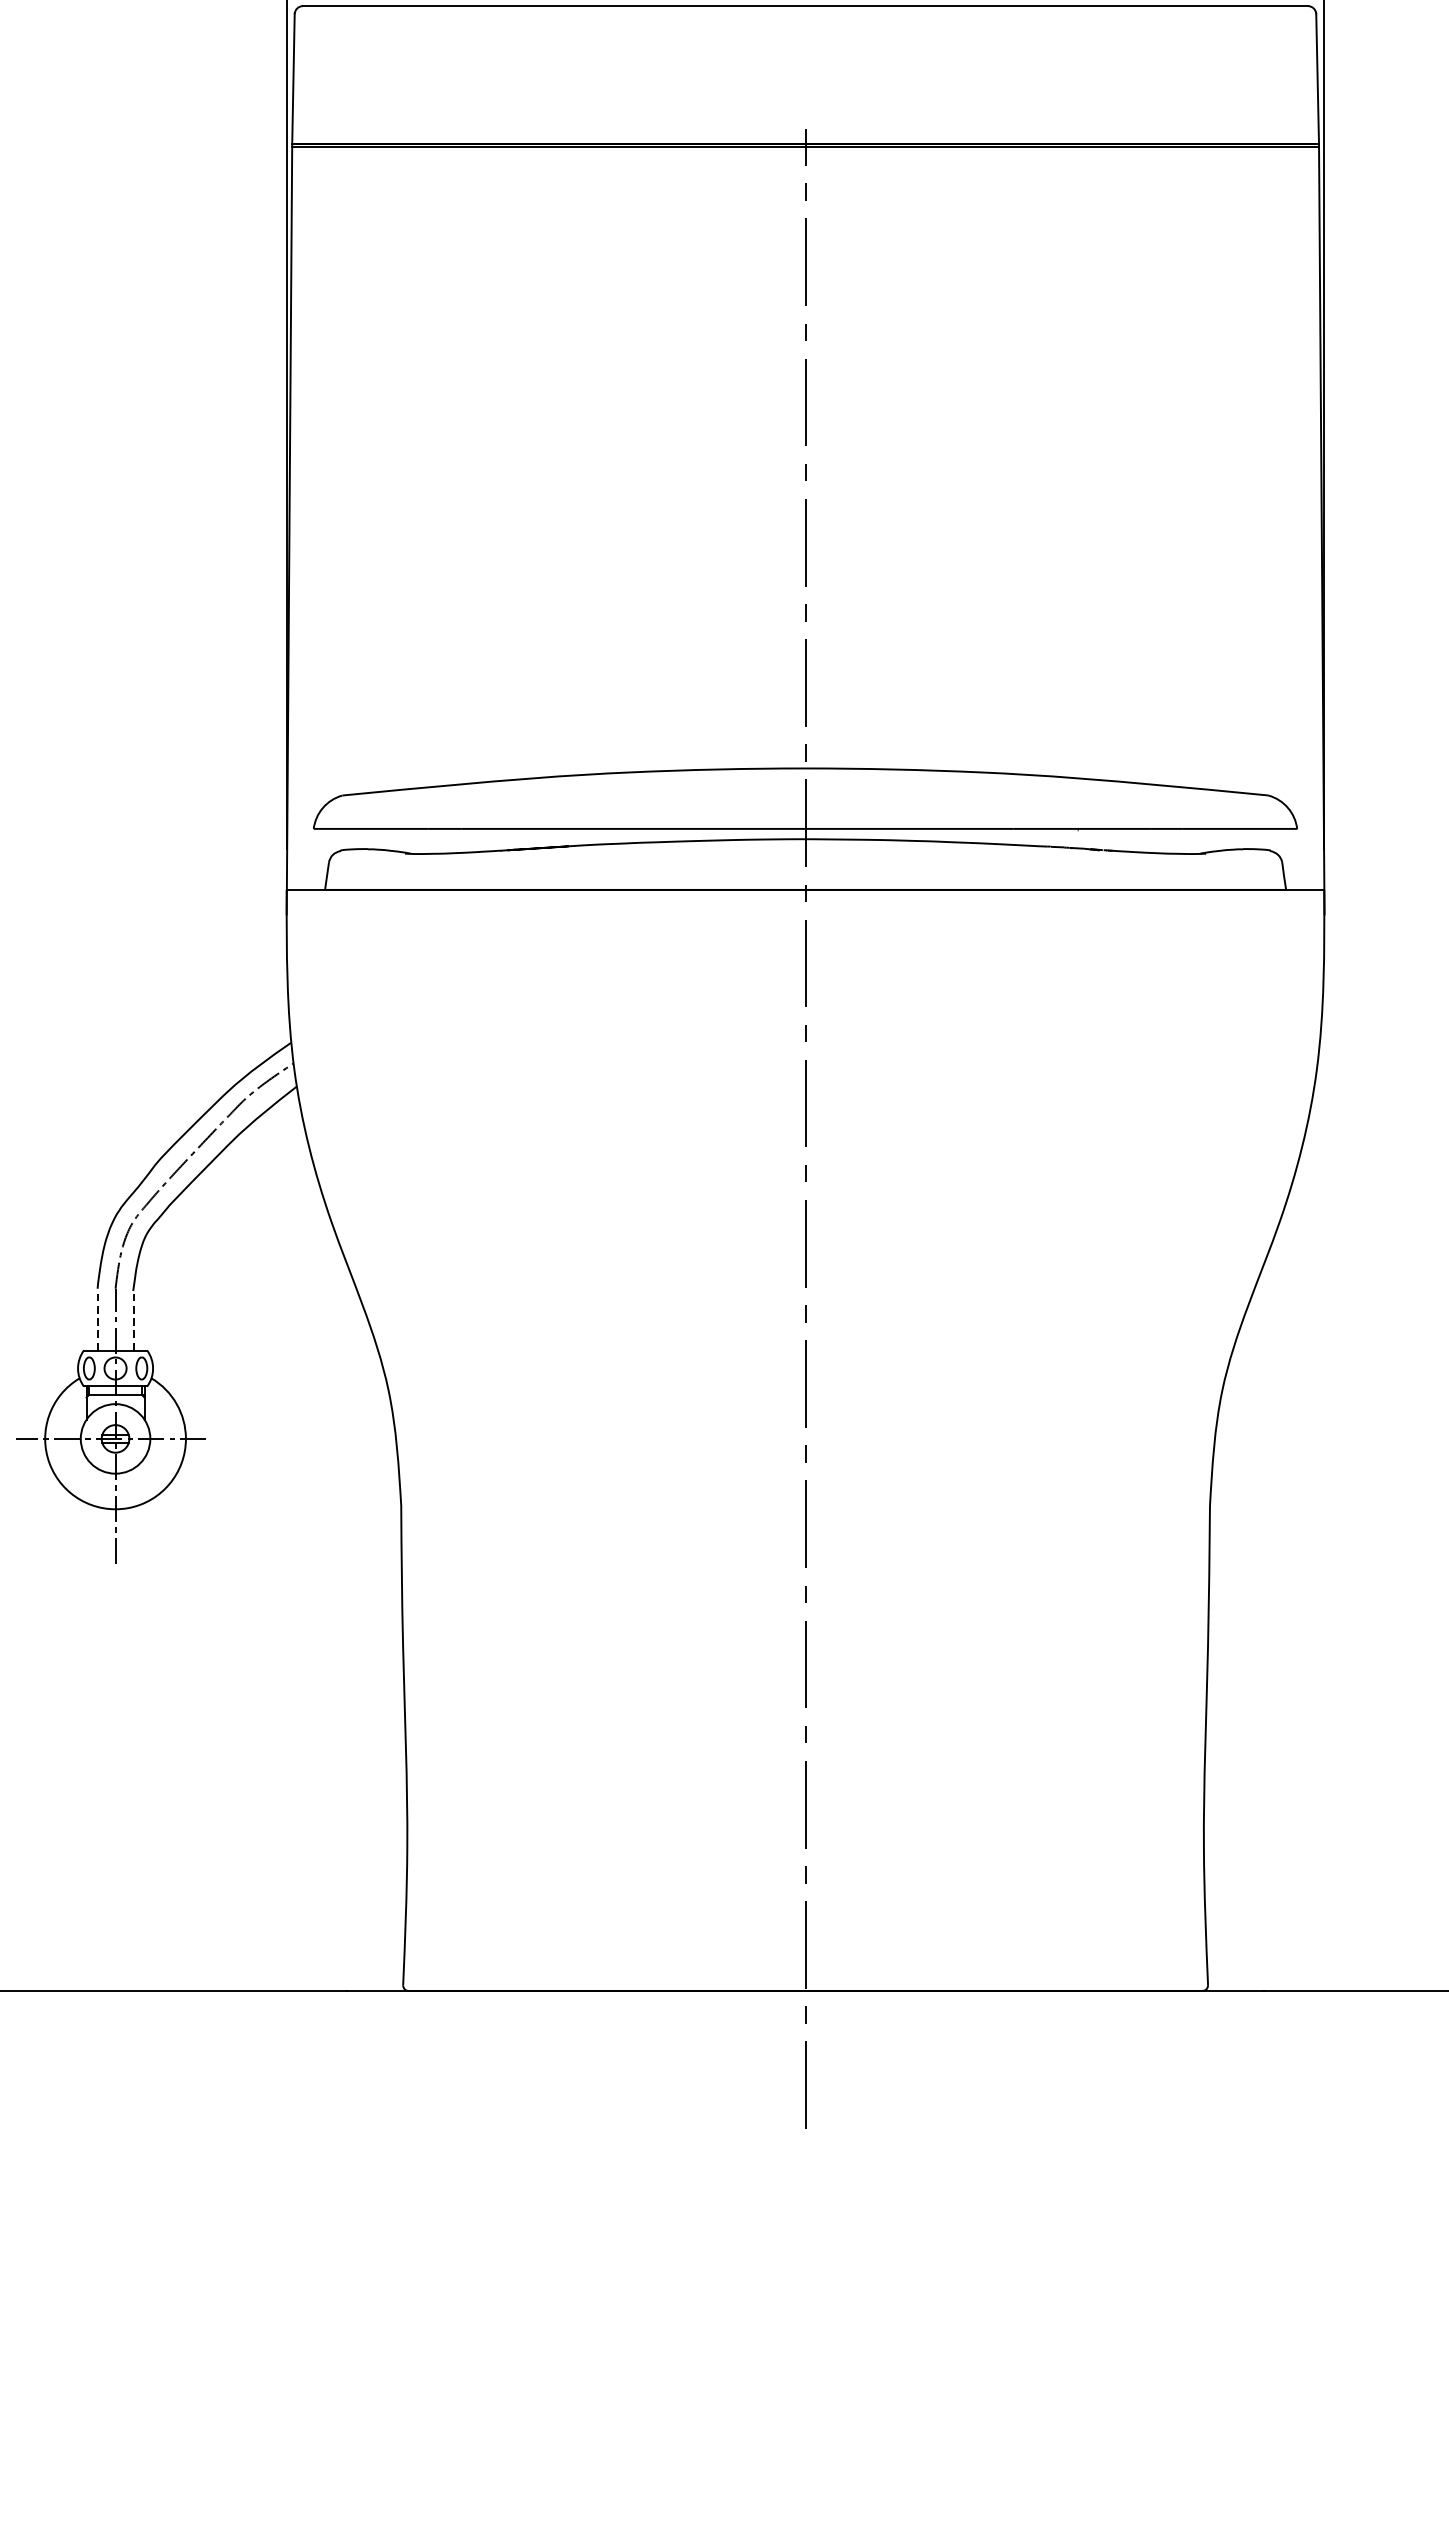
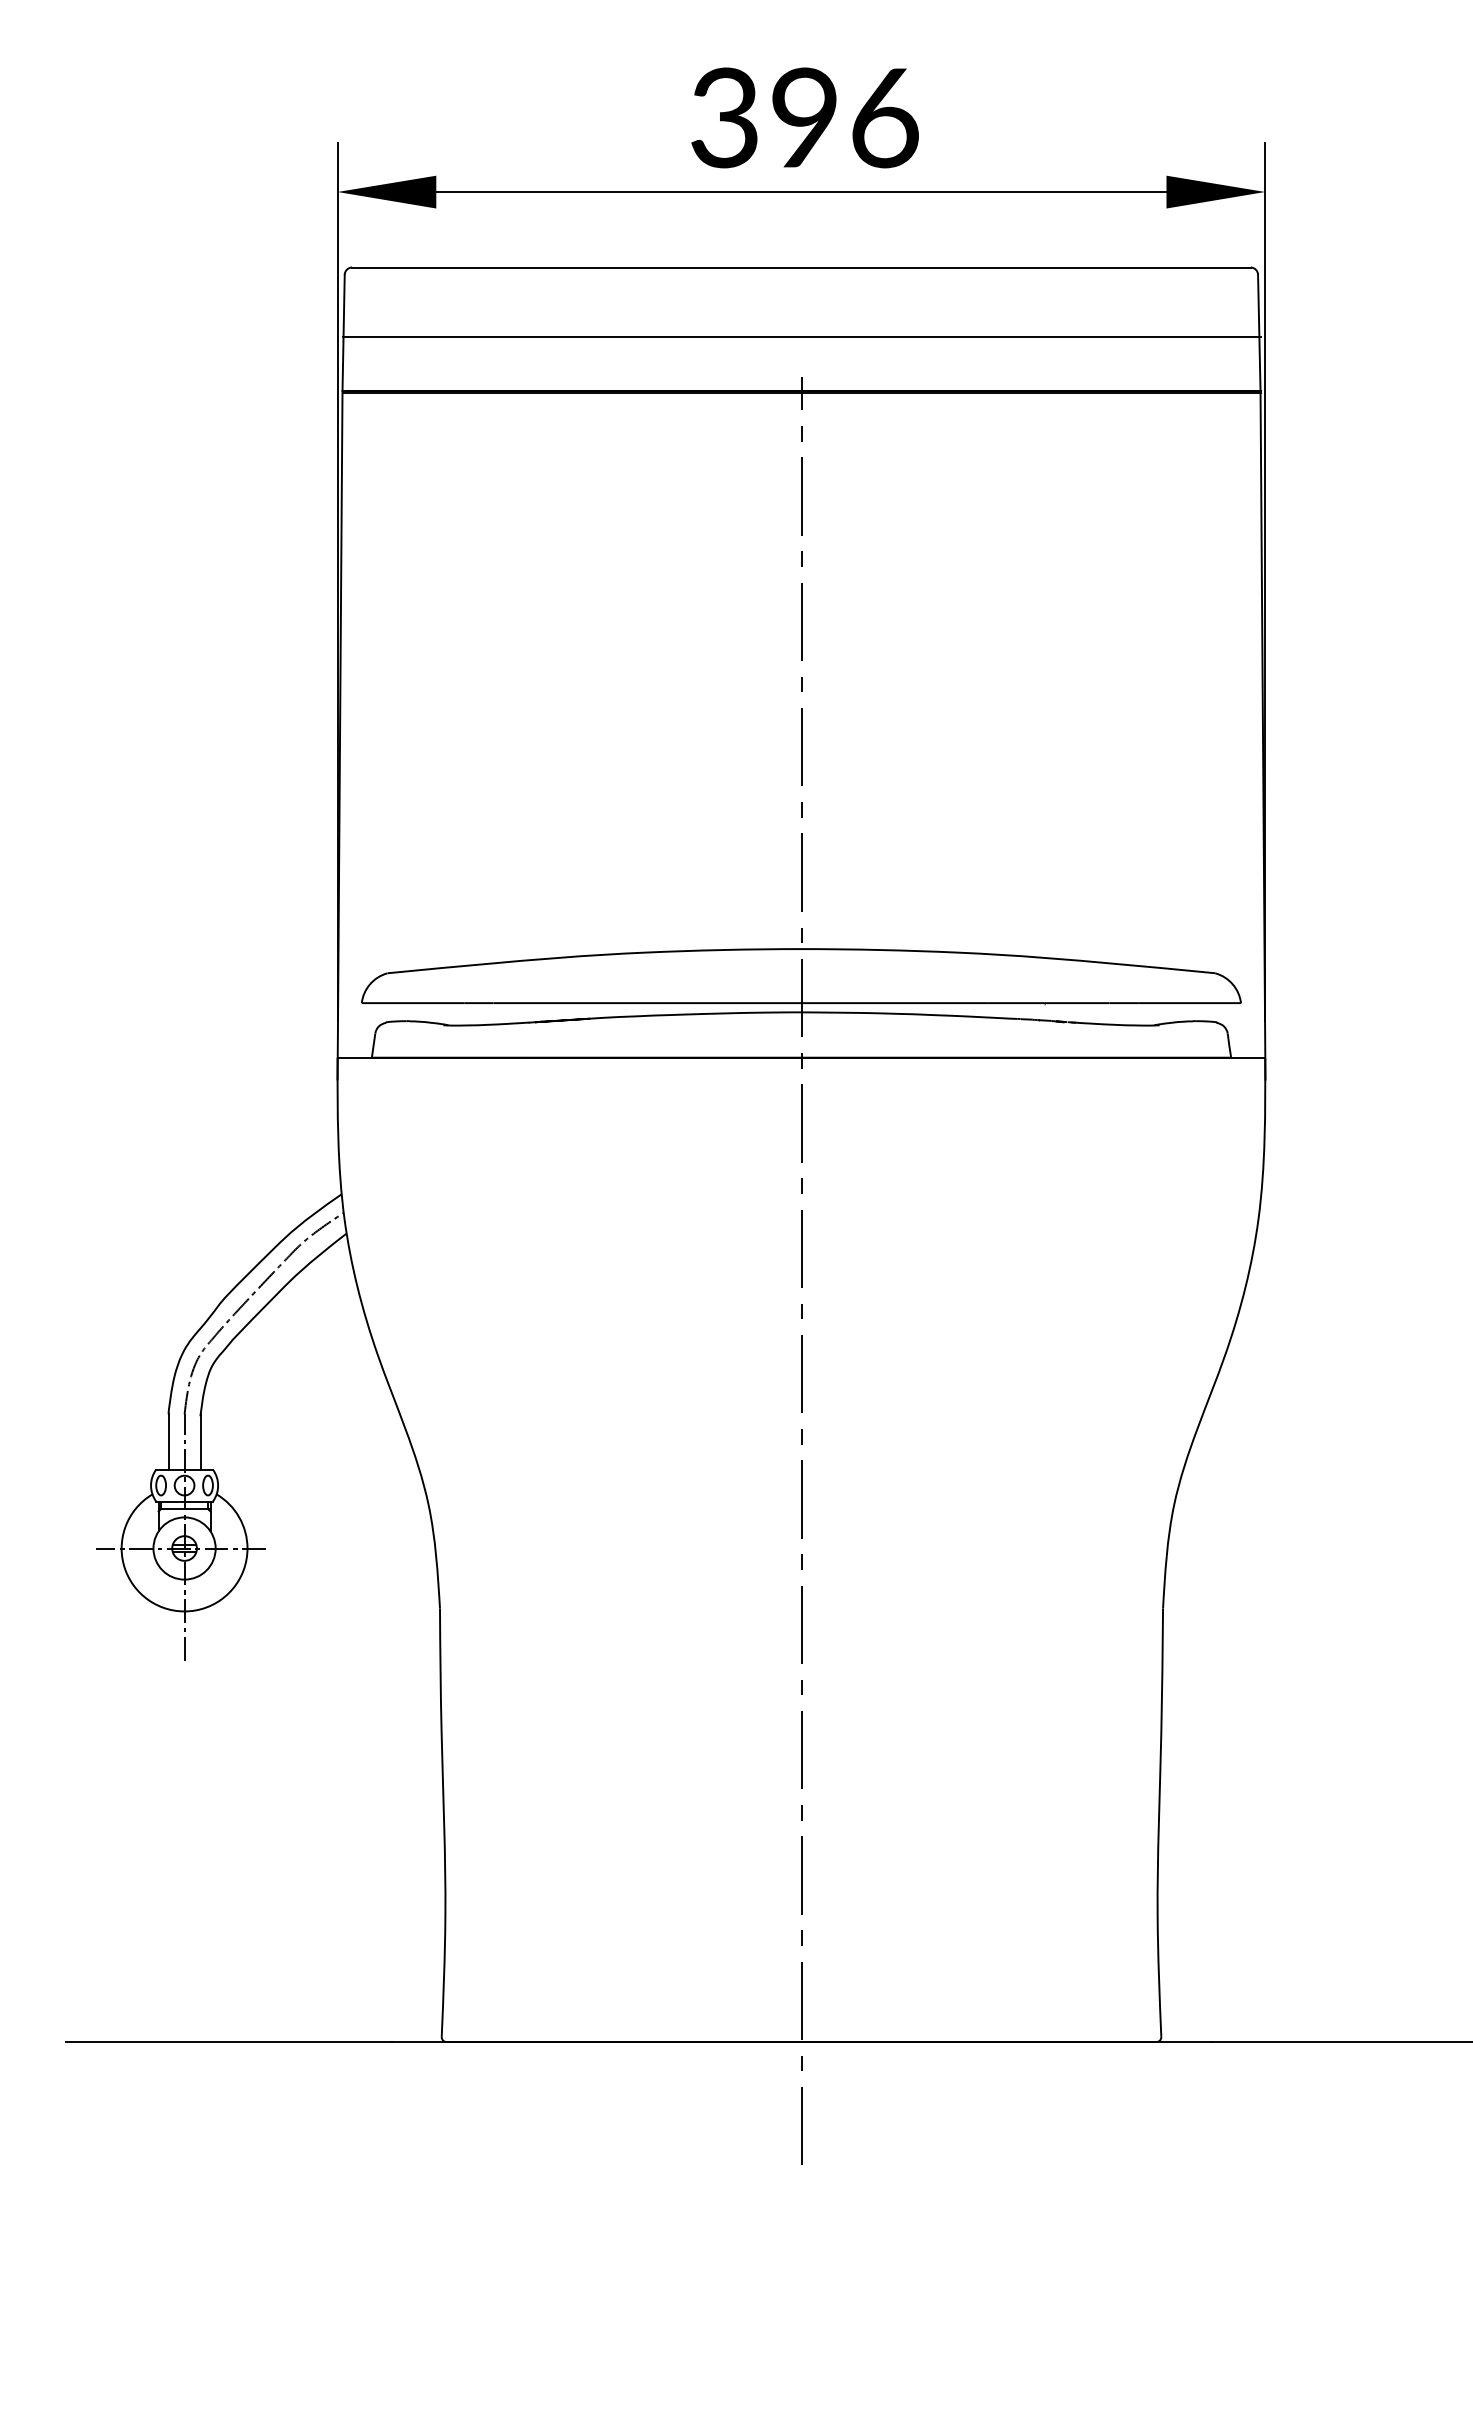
line: (805, 83) -> (801, 336), added
line: (97, 1319) -> (168, 1441), dashed -> solid
line: (133, 1319) -> (200, 1441), dashed -> solid

